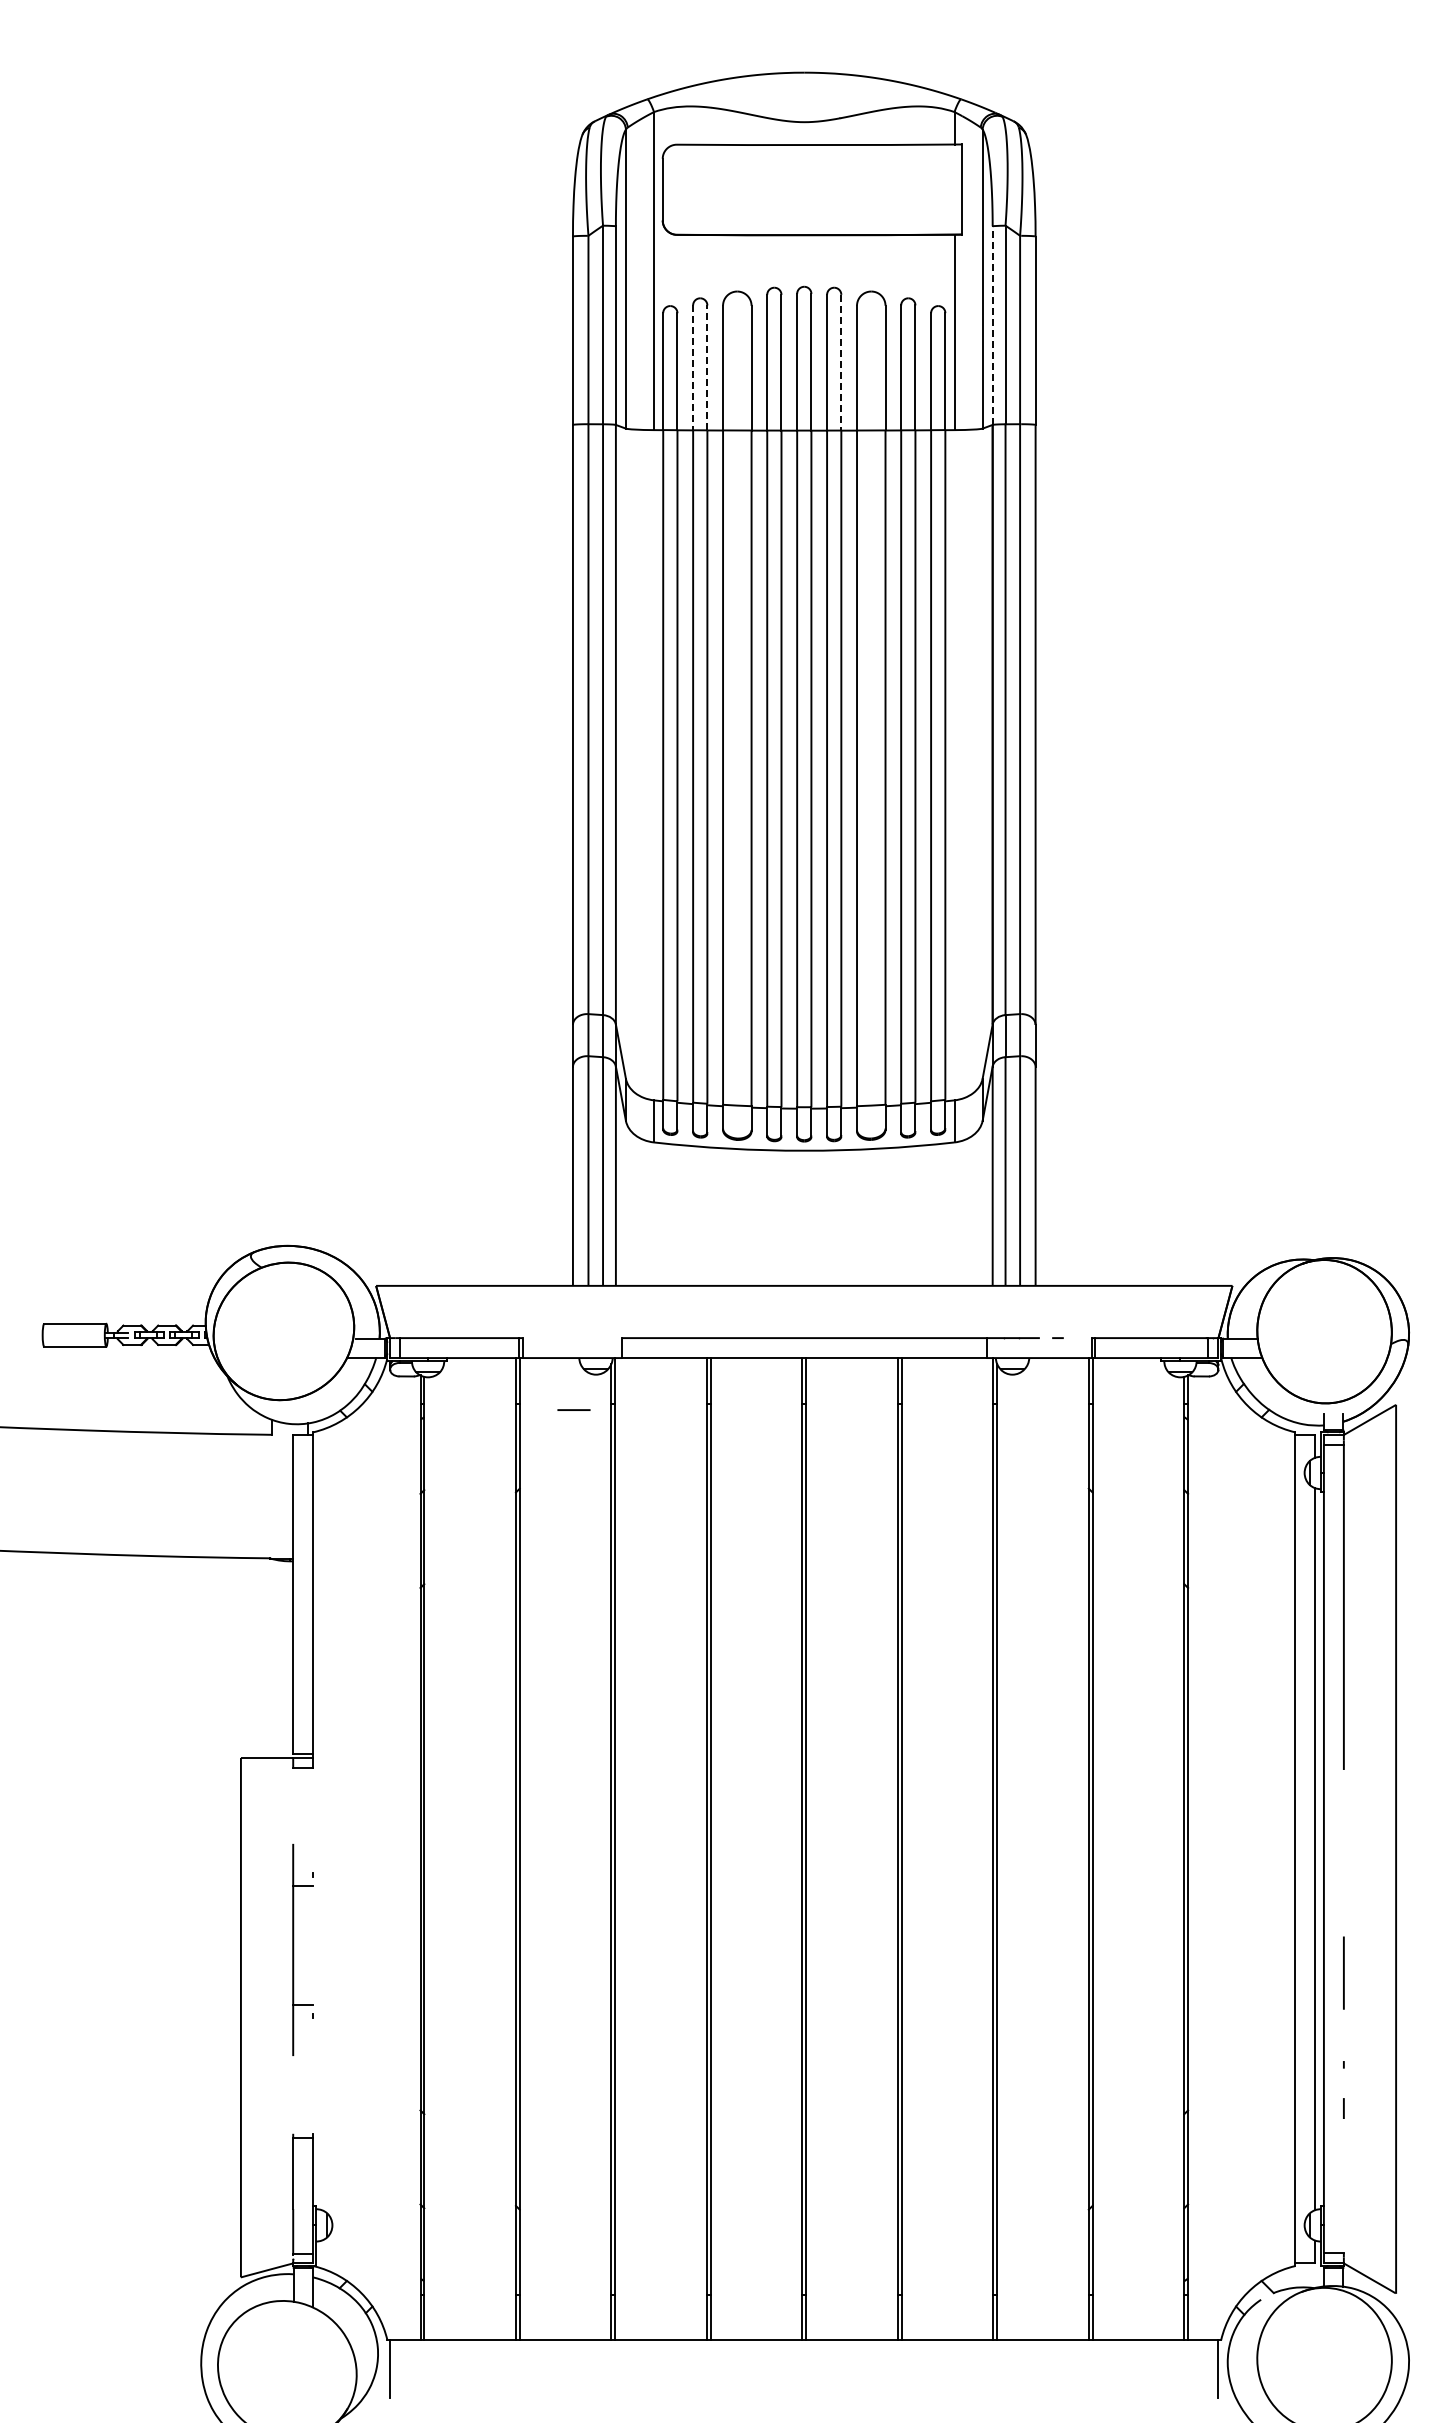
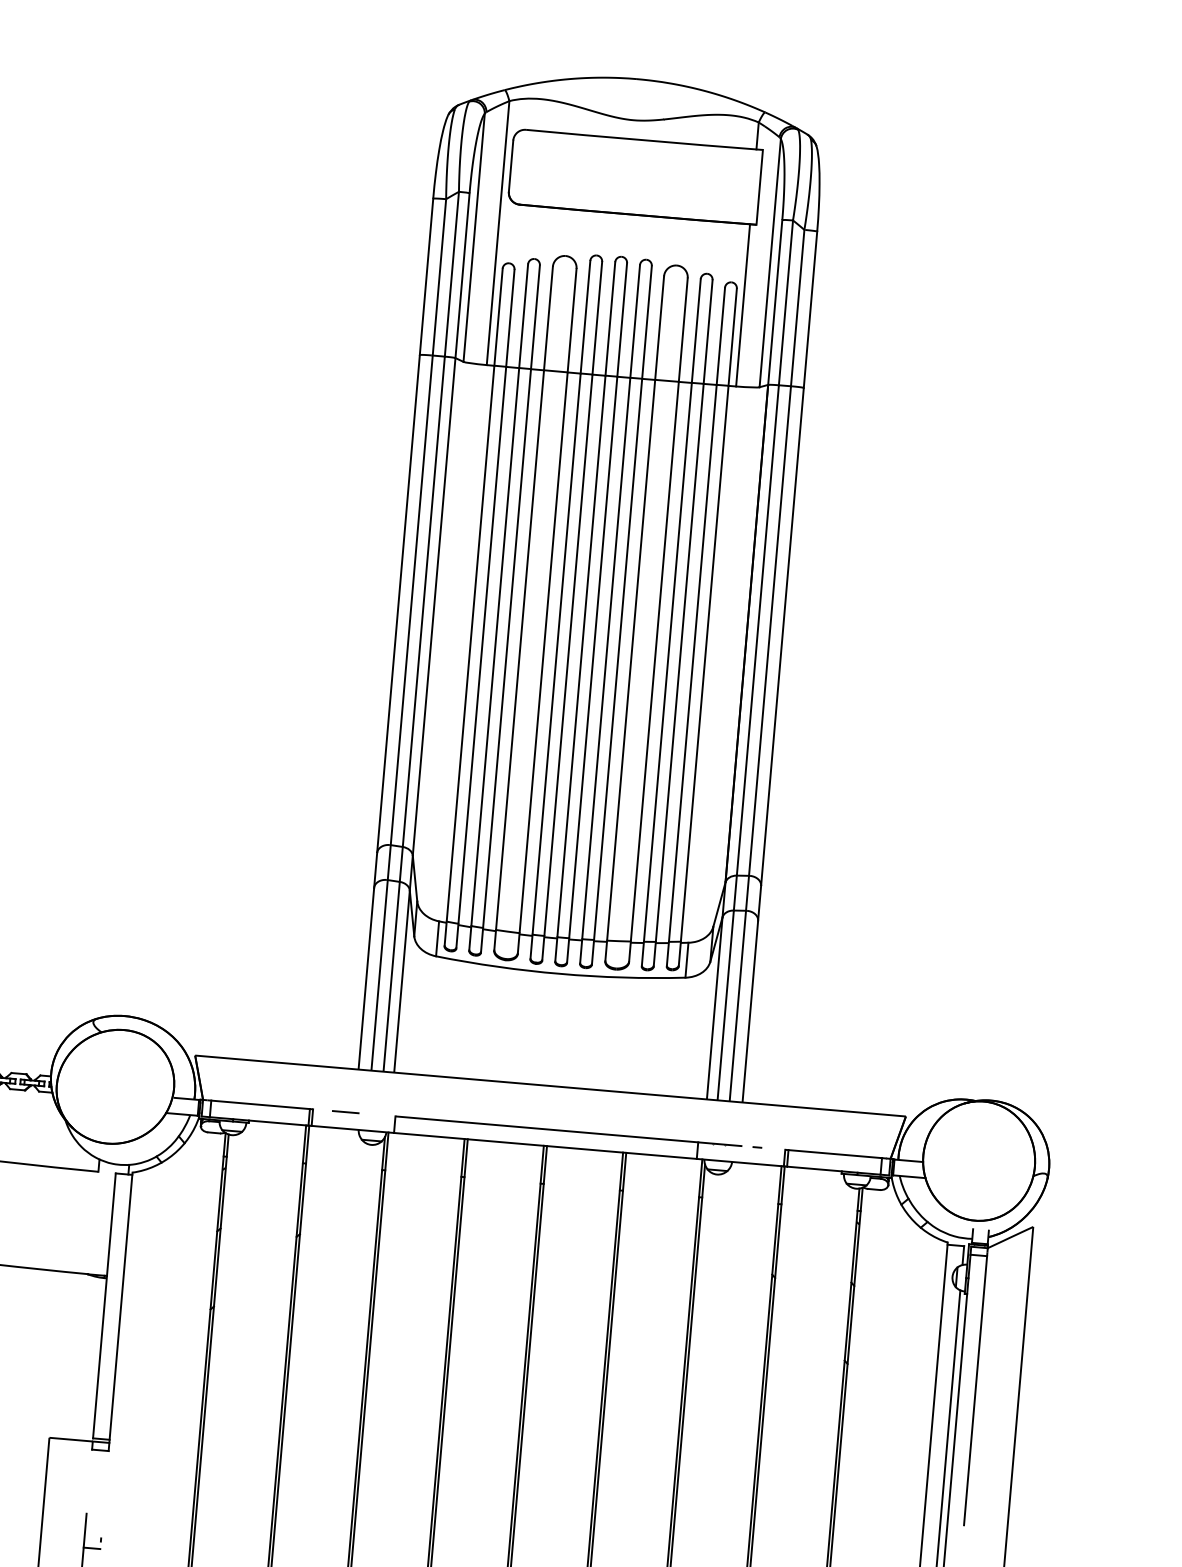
line: (992, 325) -> (775, 302), dashed -> solid
line: (841, 362) -> (647, 322), dashed -> solid
line: (707, 367) -> (535, 316), dashed -> solid
line: (693, 368) -> (523, 316), dashed -> solid
line: (573, 1409) -> (345, 1111), moved

